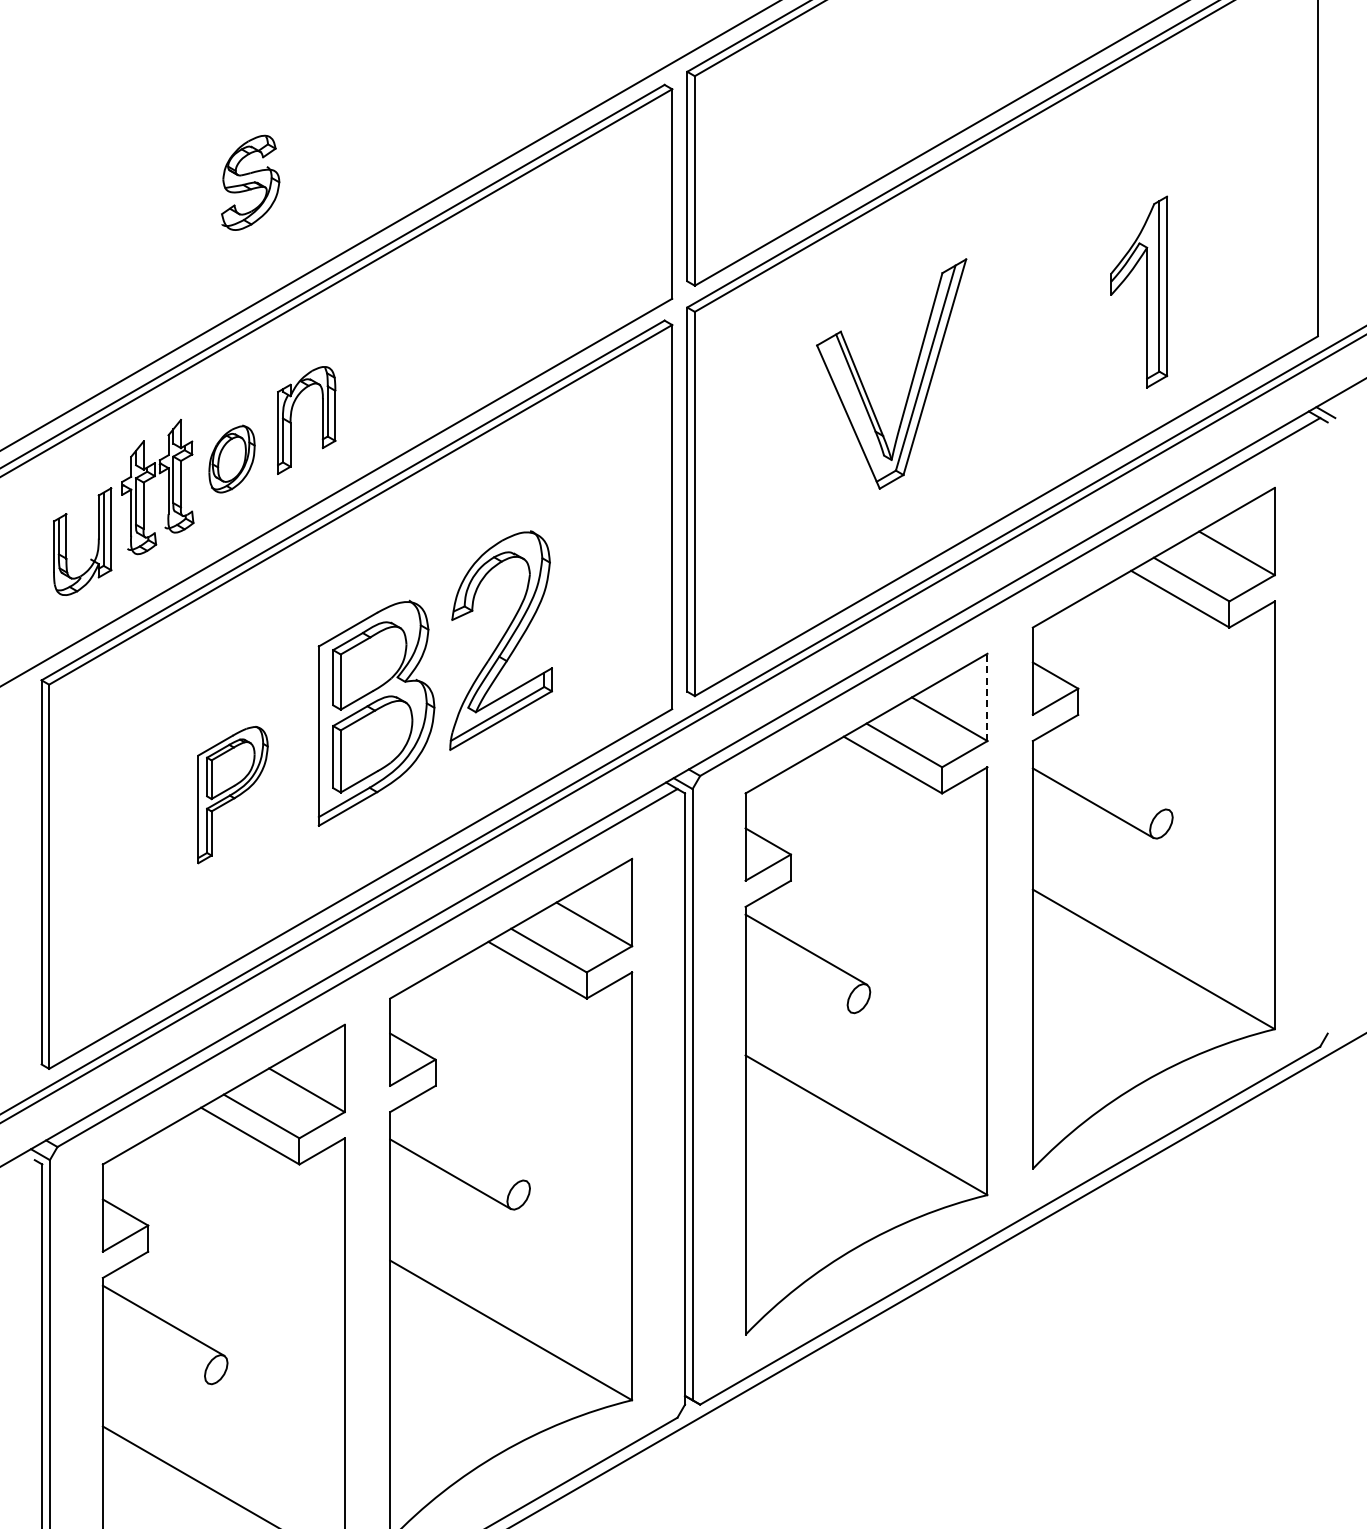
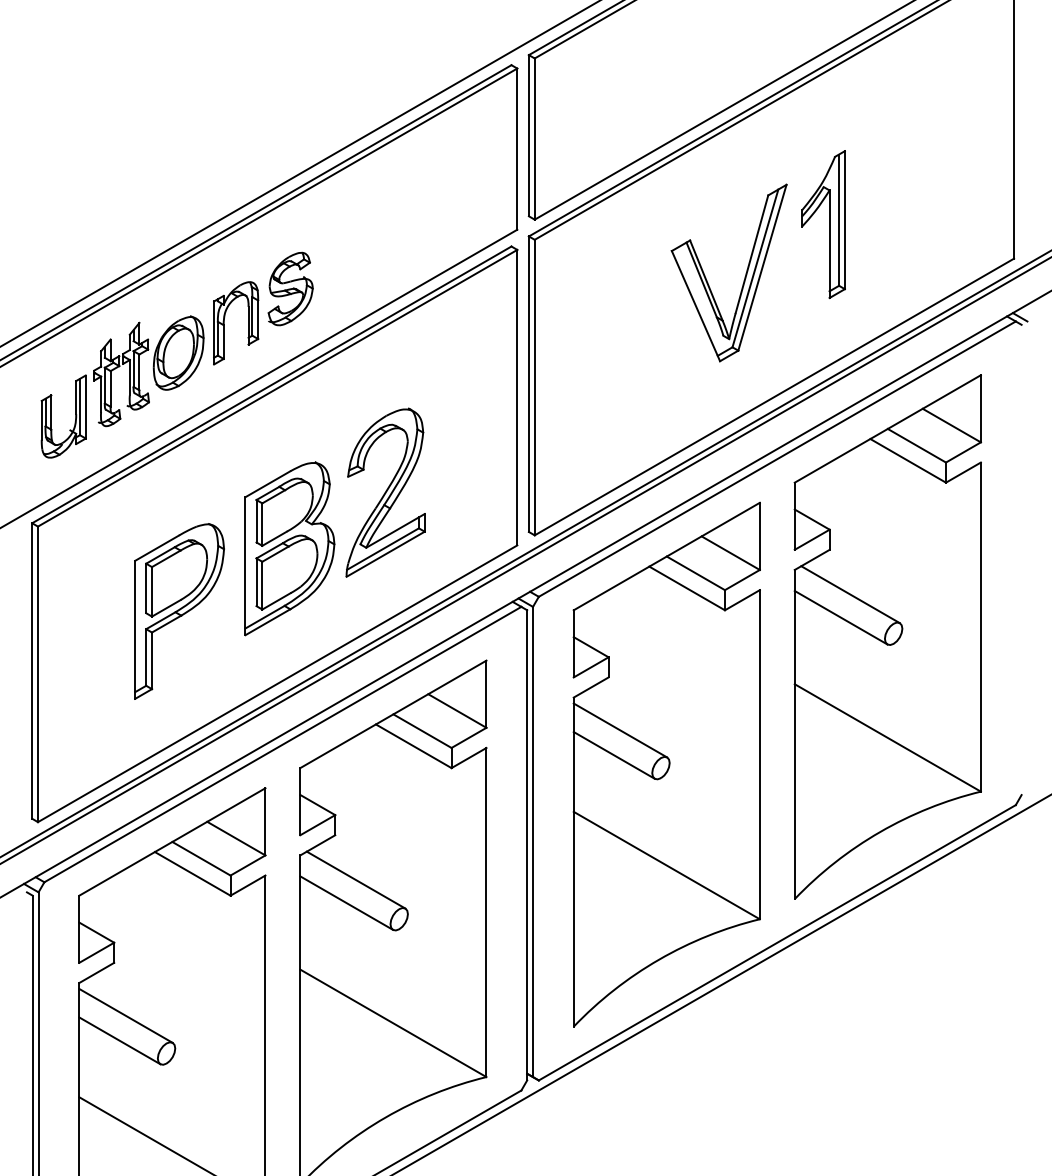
part: (250, 182) -> (290, 288), moved
part: (1146, 291) -> (829, 224), moved
part: (911, 380) -> (744, 277), moved
part: (231, 458) -> (178, 352), size x1.43
line: (987, 697) -> (759, 536), dashed -> solid
line: (1105, 773) -> (850, 594), added
part: (232, 794) -> (179, 611), size x1.67
line: (797, 981) -> (613, 754), added
line: (462, 1144) -> (355, 880), added
line: (155, 1352) -> (119, 1040), added

